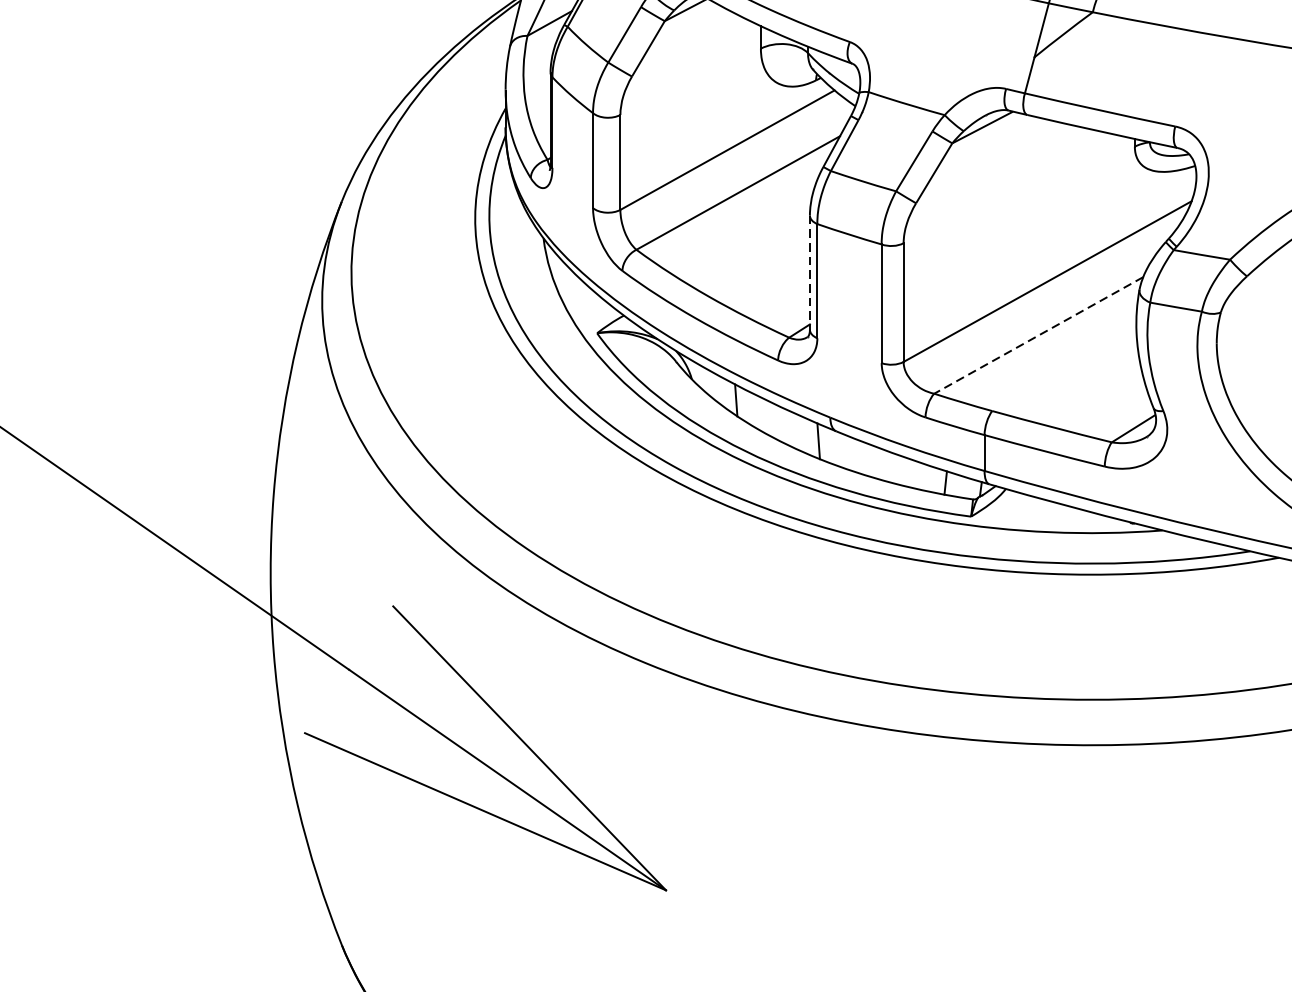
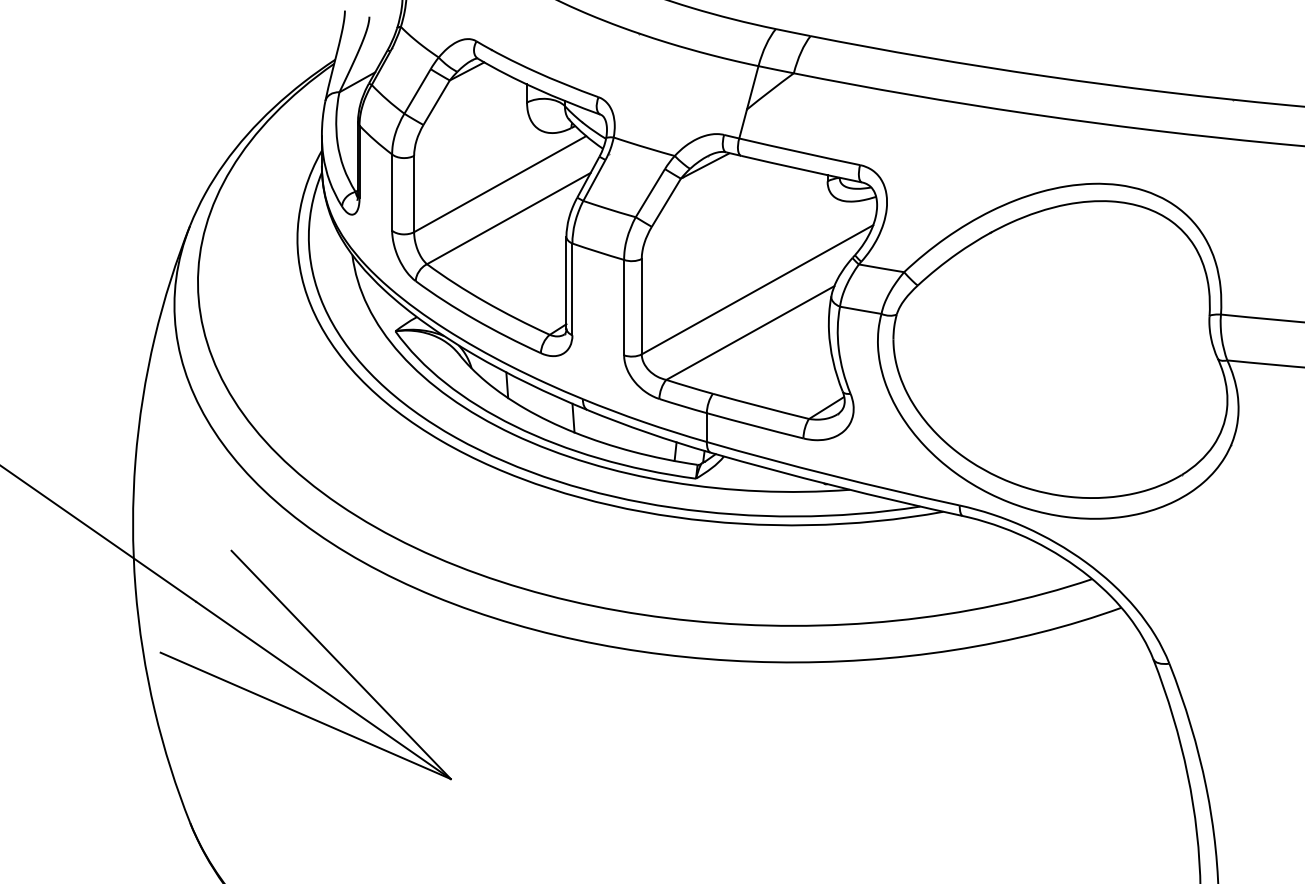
line: (809, 272) -> (566, 282), dashed -> solid
line: (1037, 335) -> (749, 333), dashed -> solid

